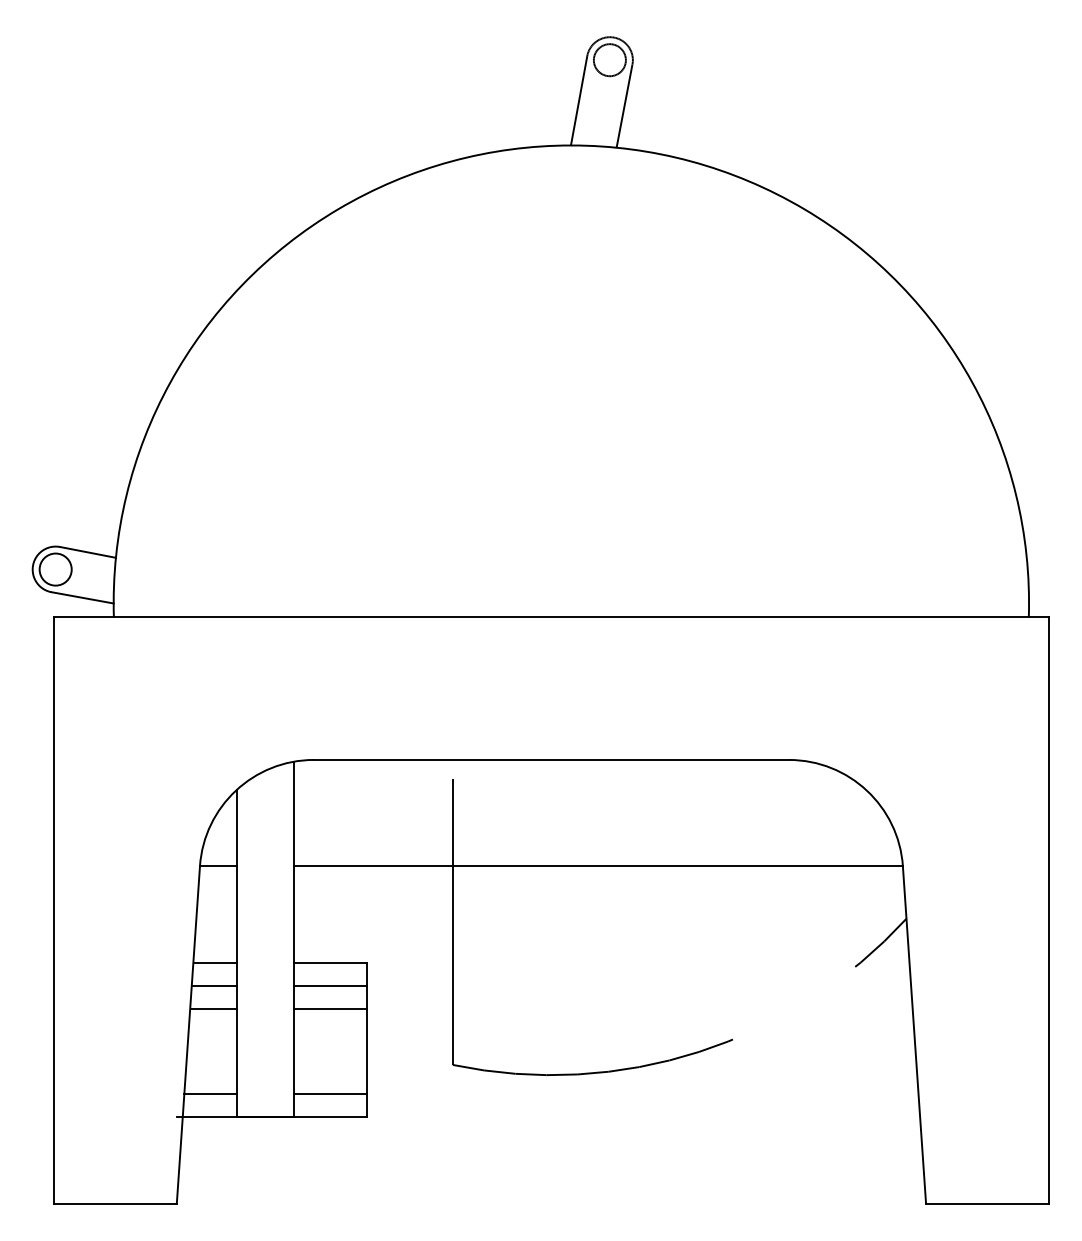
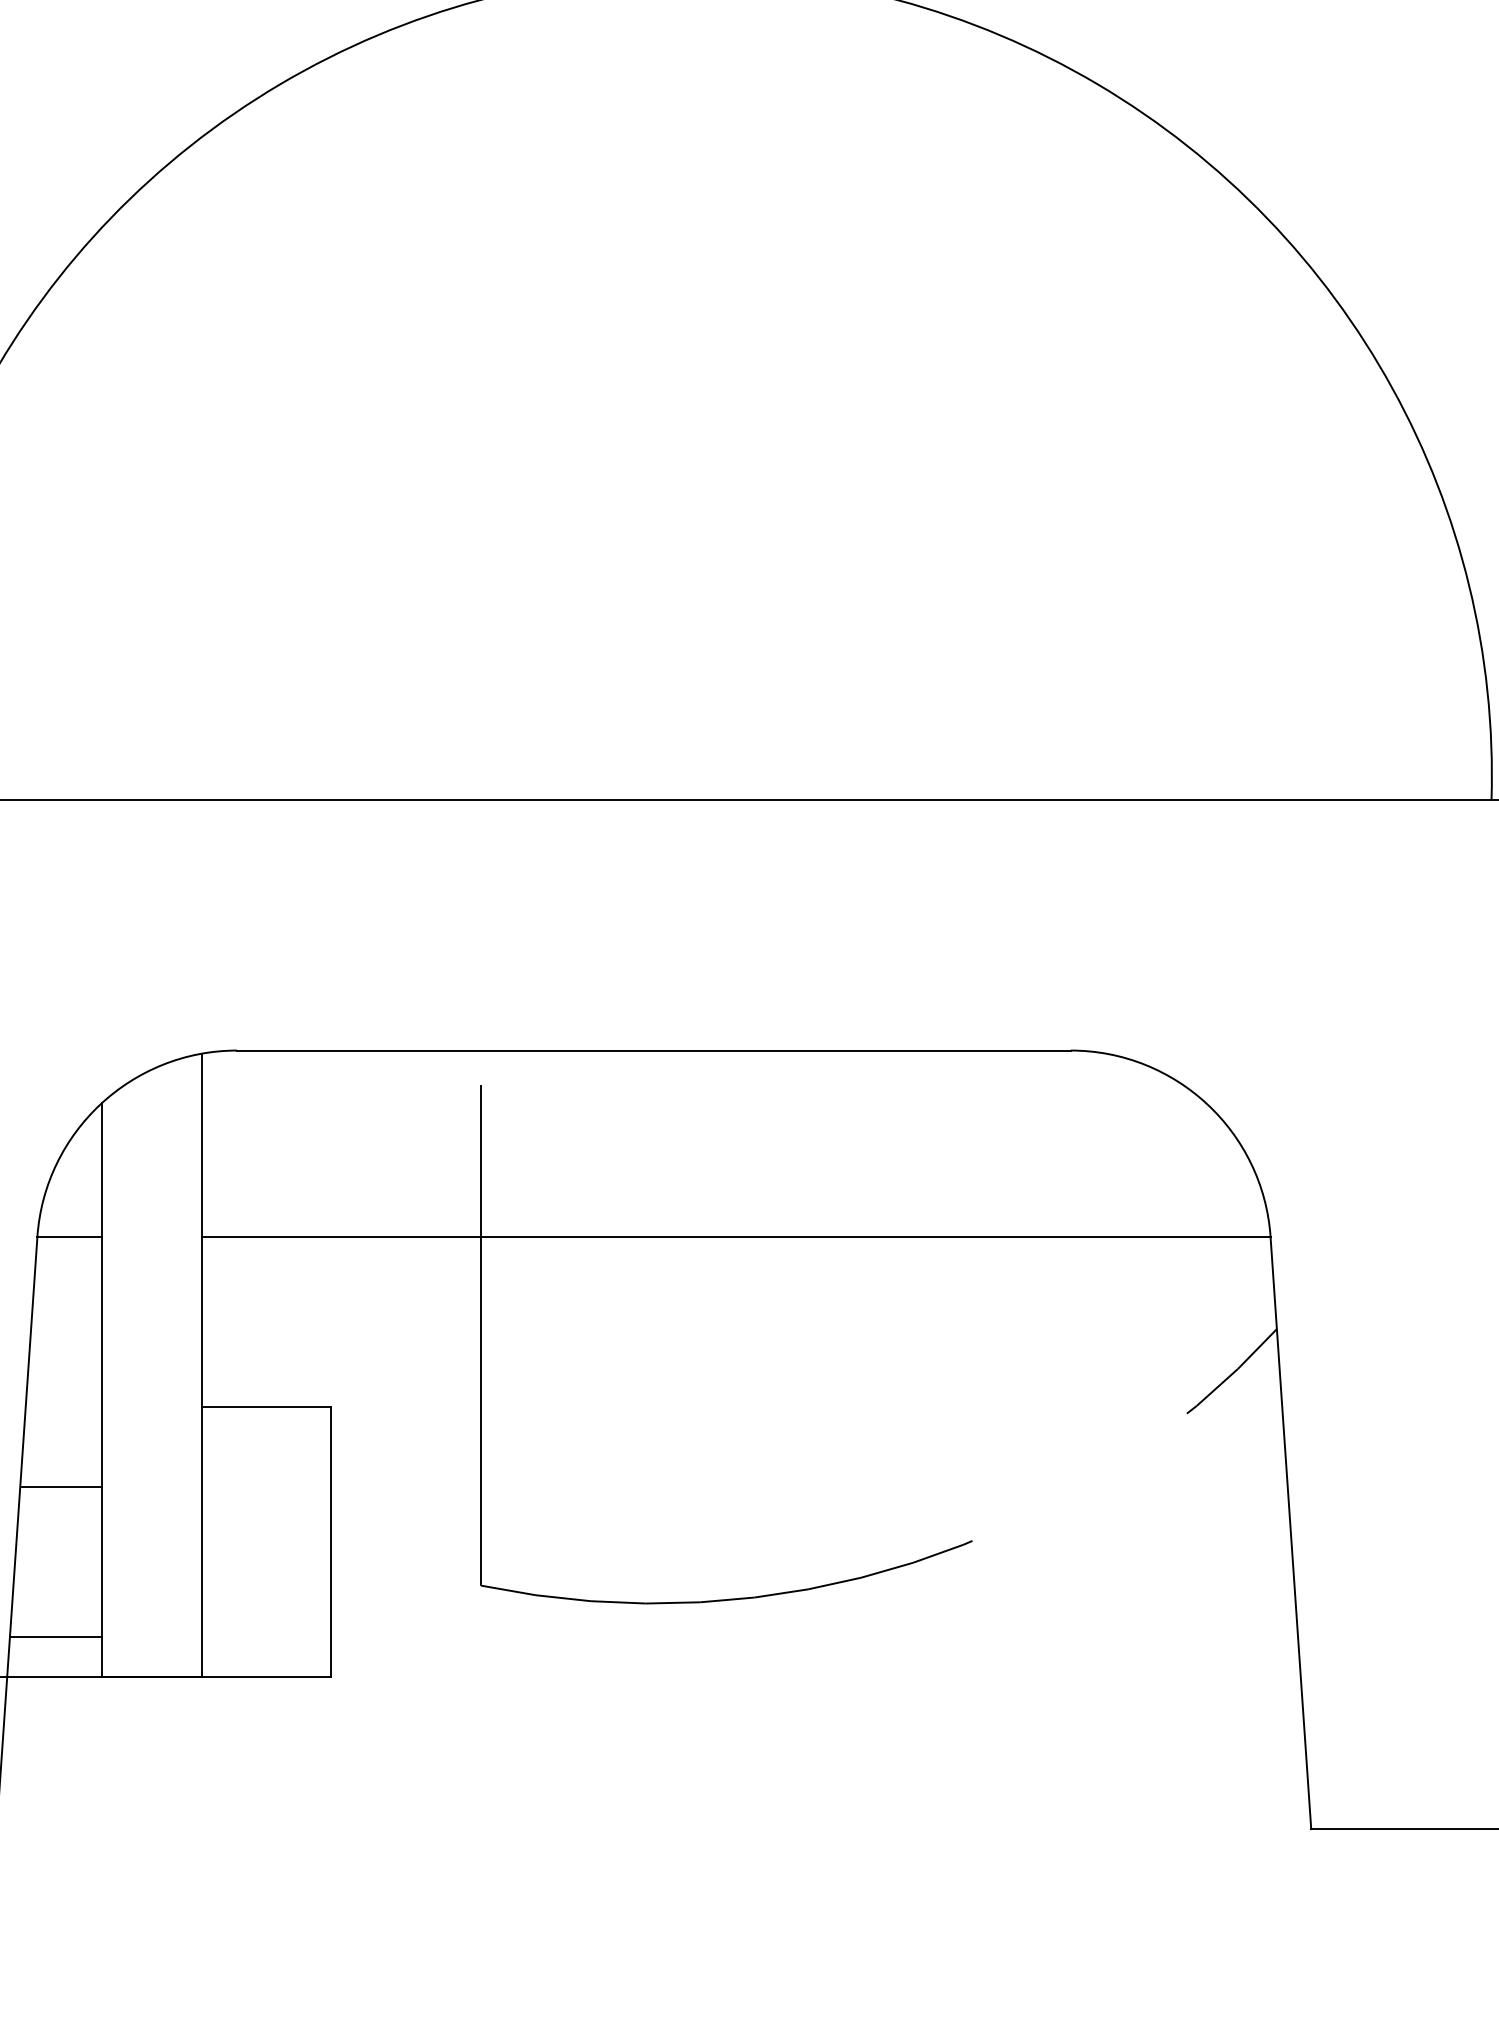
line: (215, 962) -> (64, 1405), removed
line: (214, 985) -> (62, 1446), removed
line: (330, 985) -> (266, 1446), removed
line: (330, 1008) -> (266, 1486), removed
line: (330, 1094) -> (266, 1637), removed

